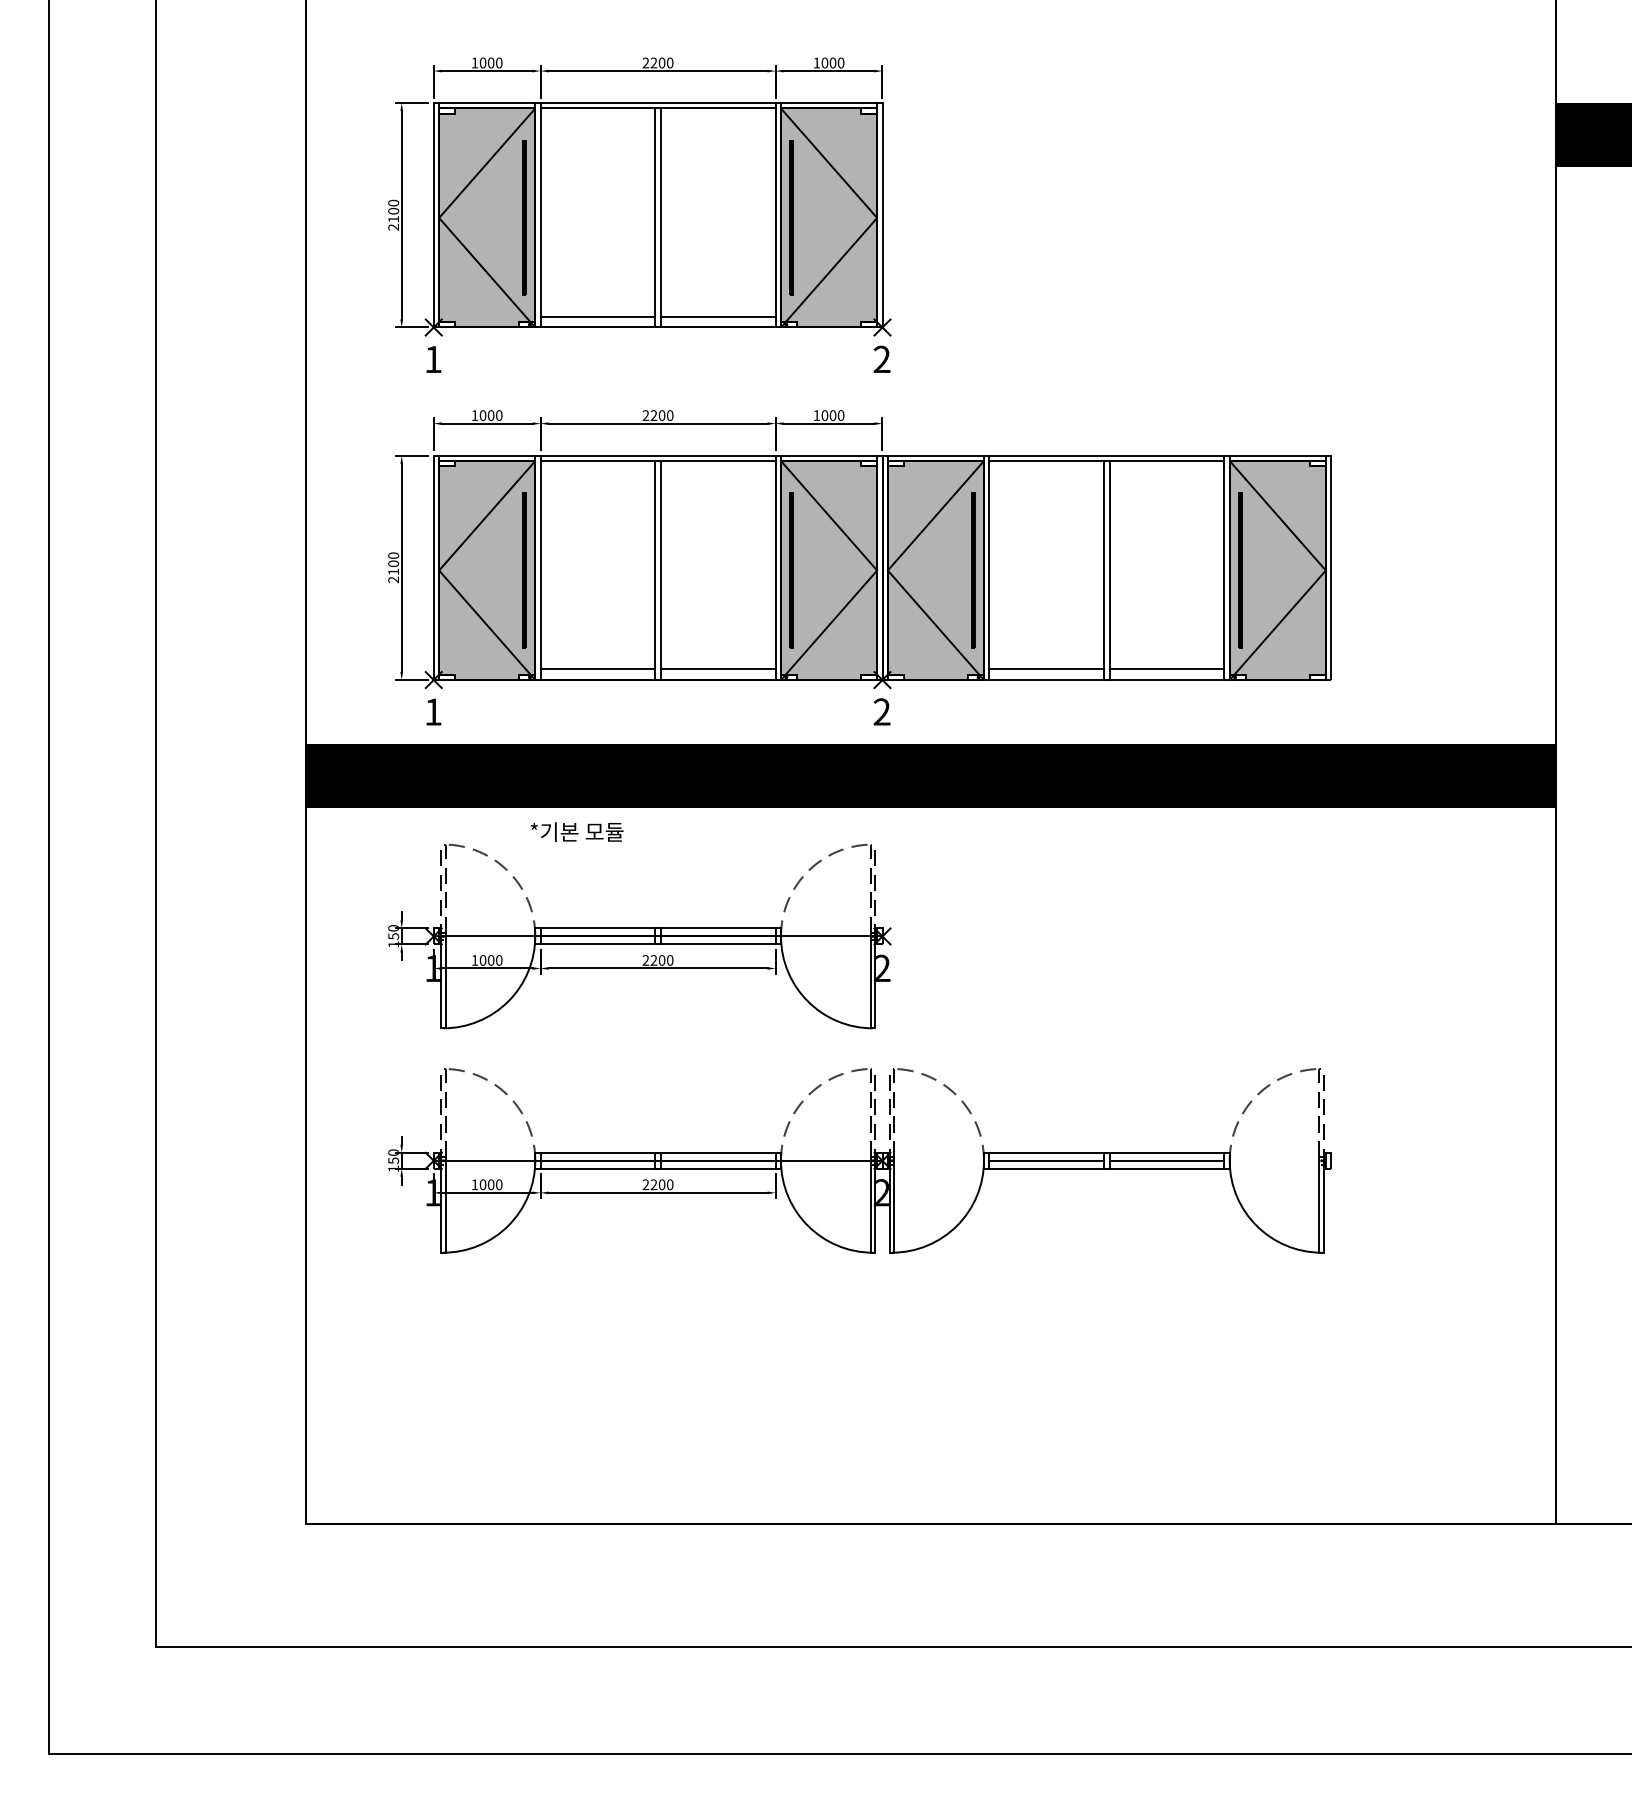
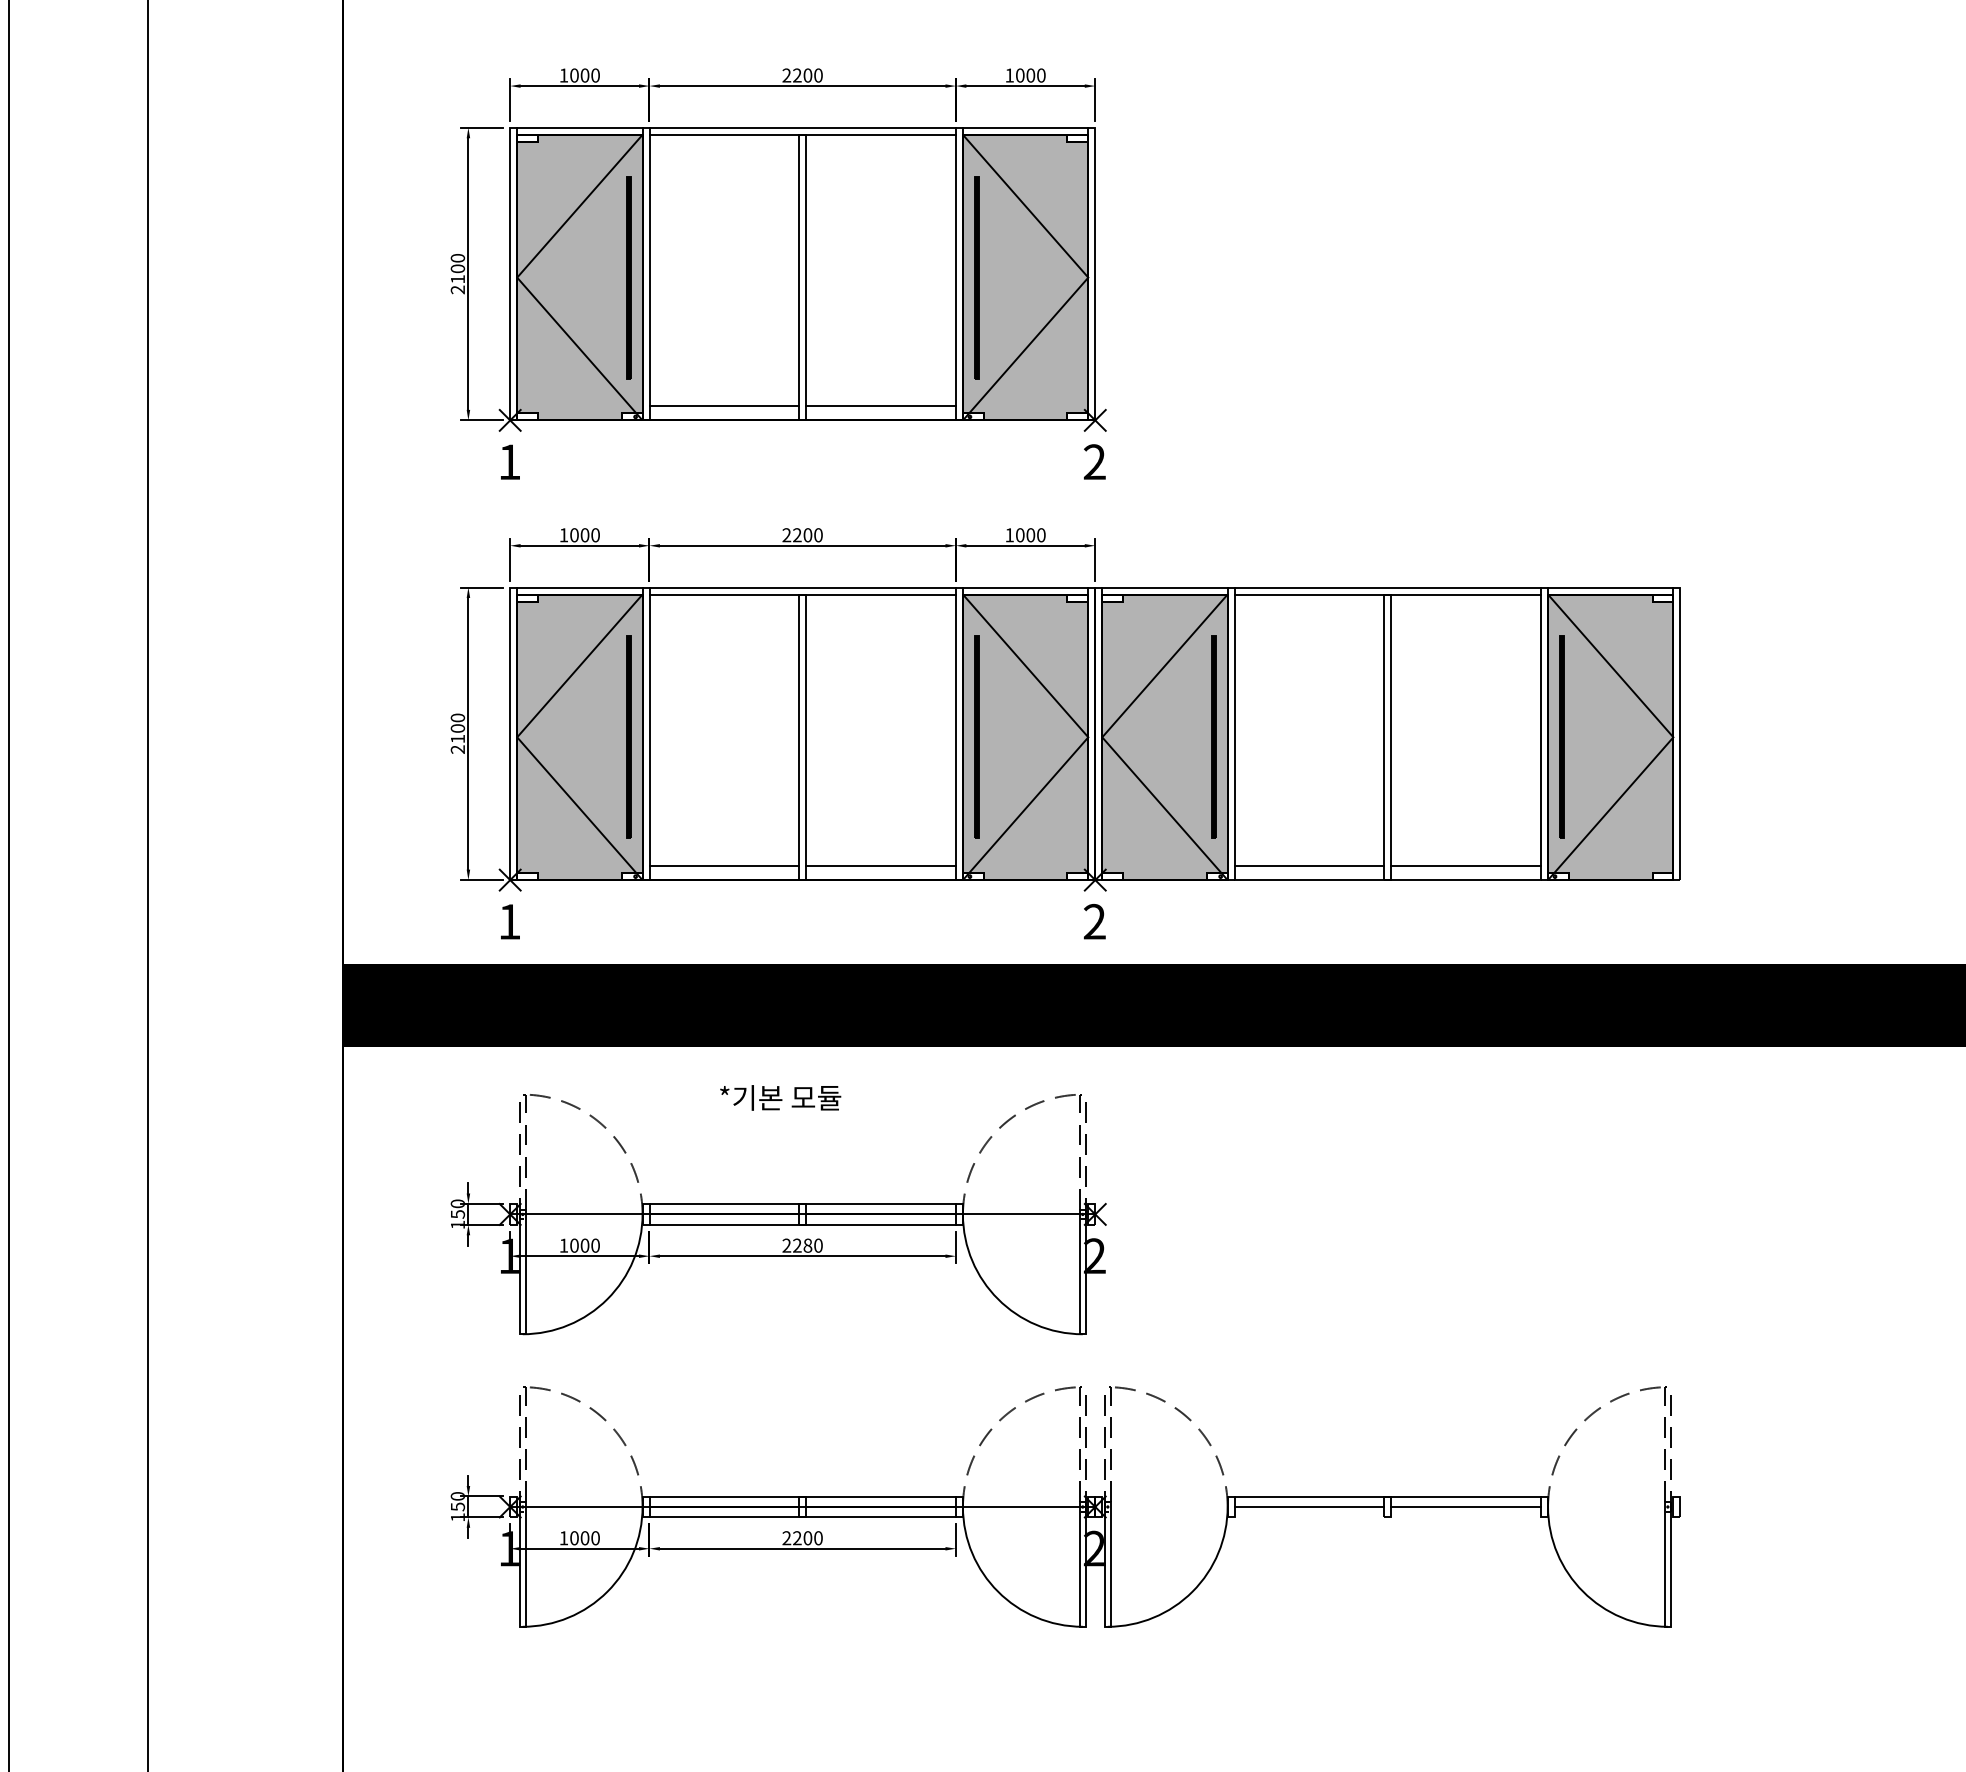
text: (576, 831) -> (779, 1097), moved
text: (661, 960) -> (807, 1245), 2200 -> 2280
line: (1106, 1168) -> (1387, 1516), removed

